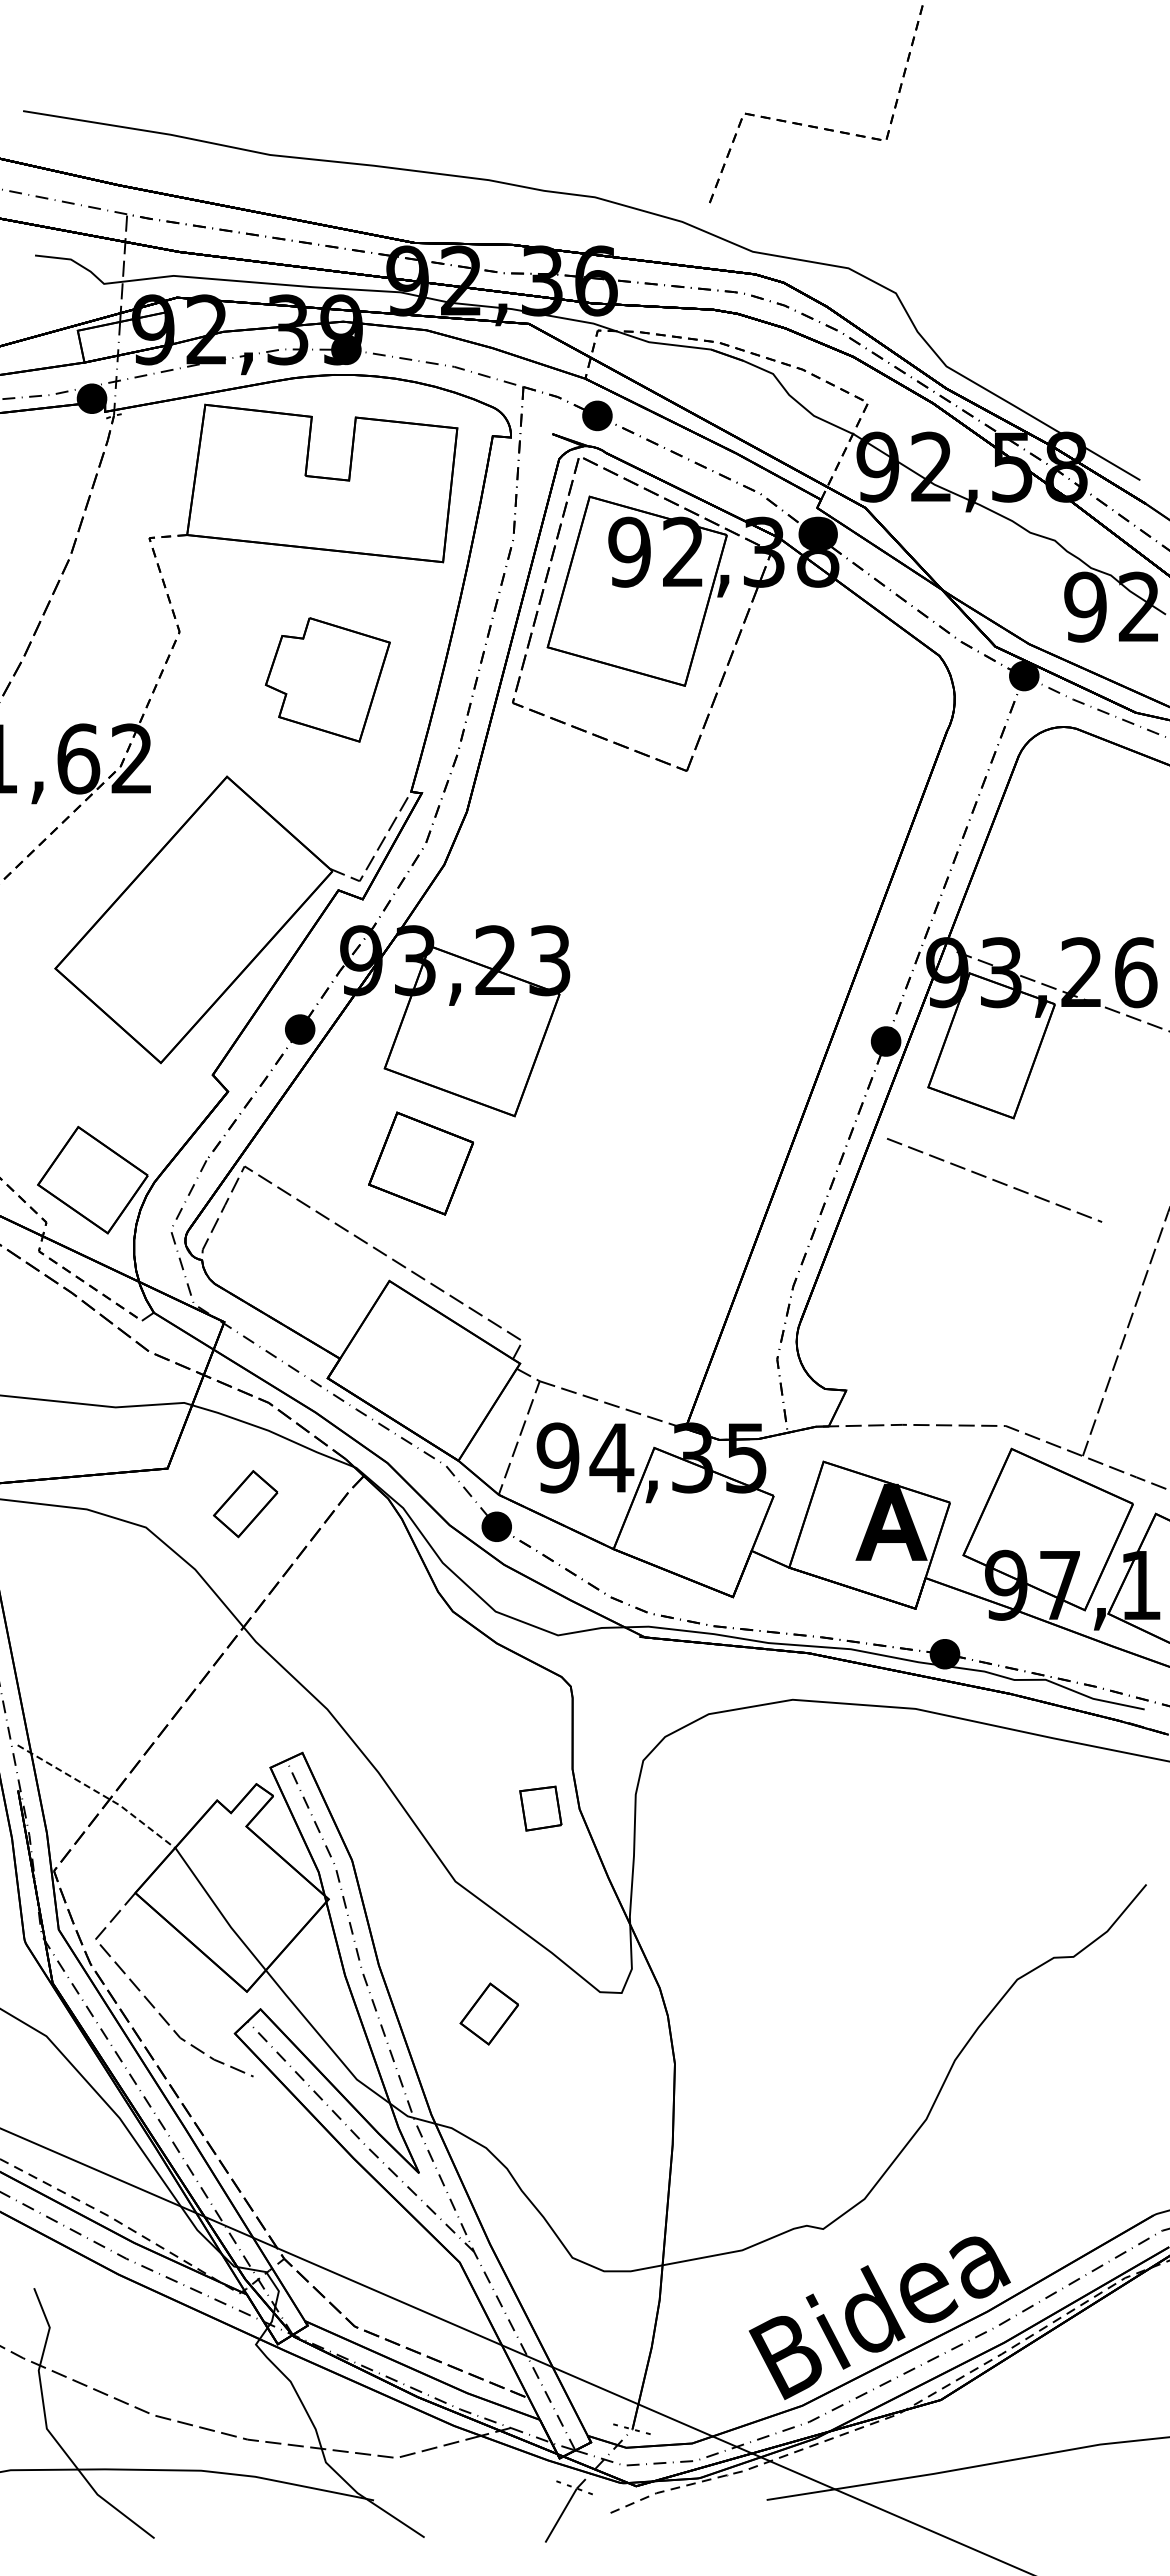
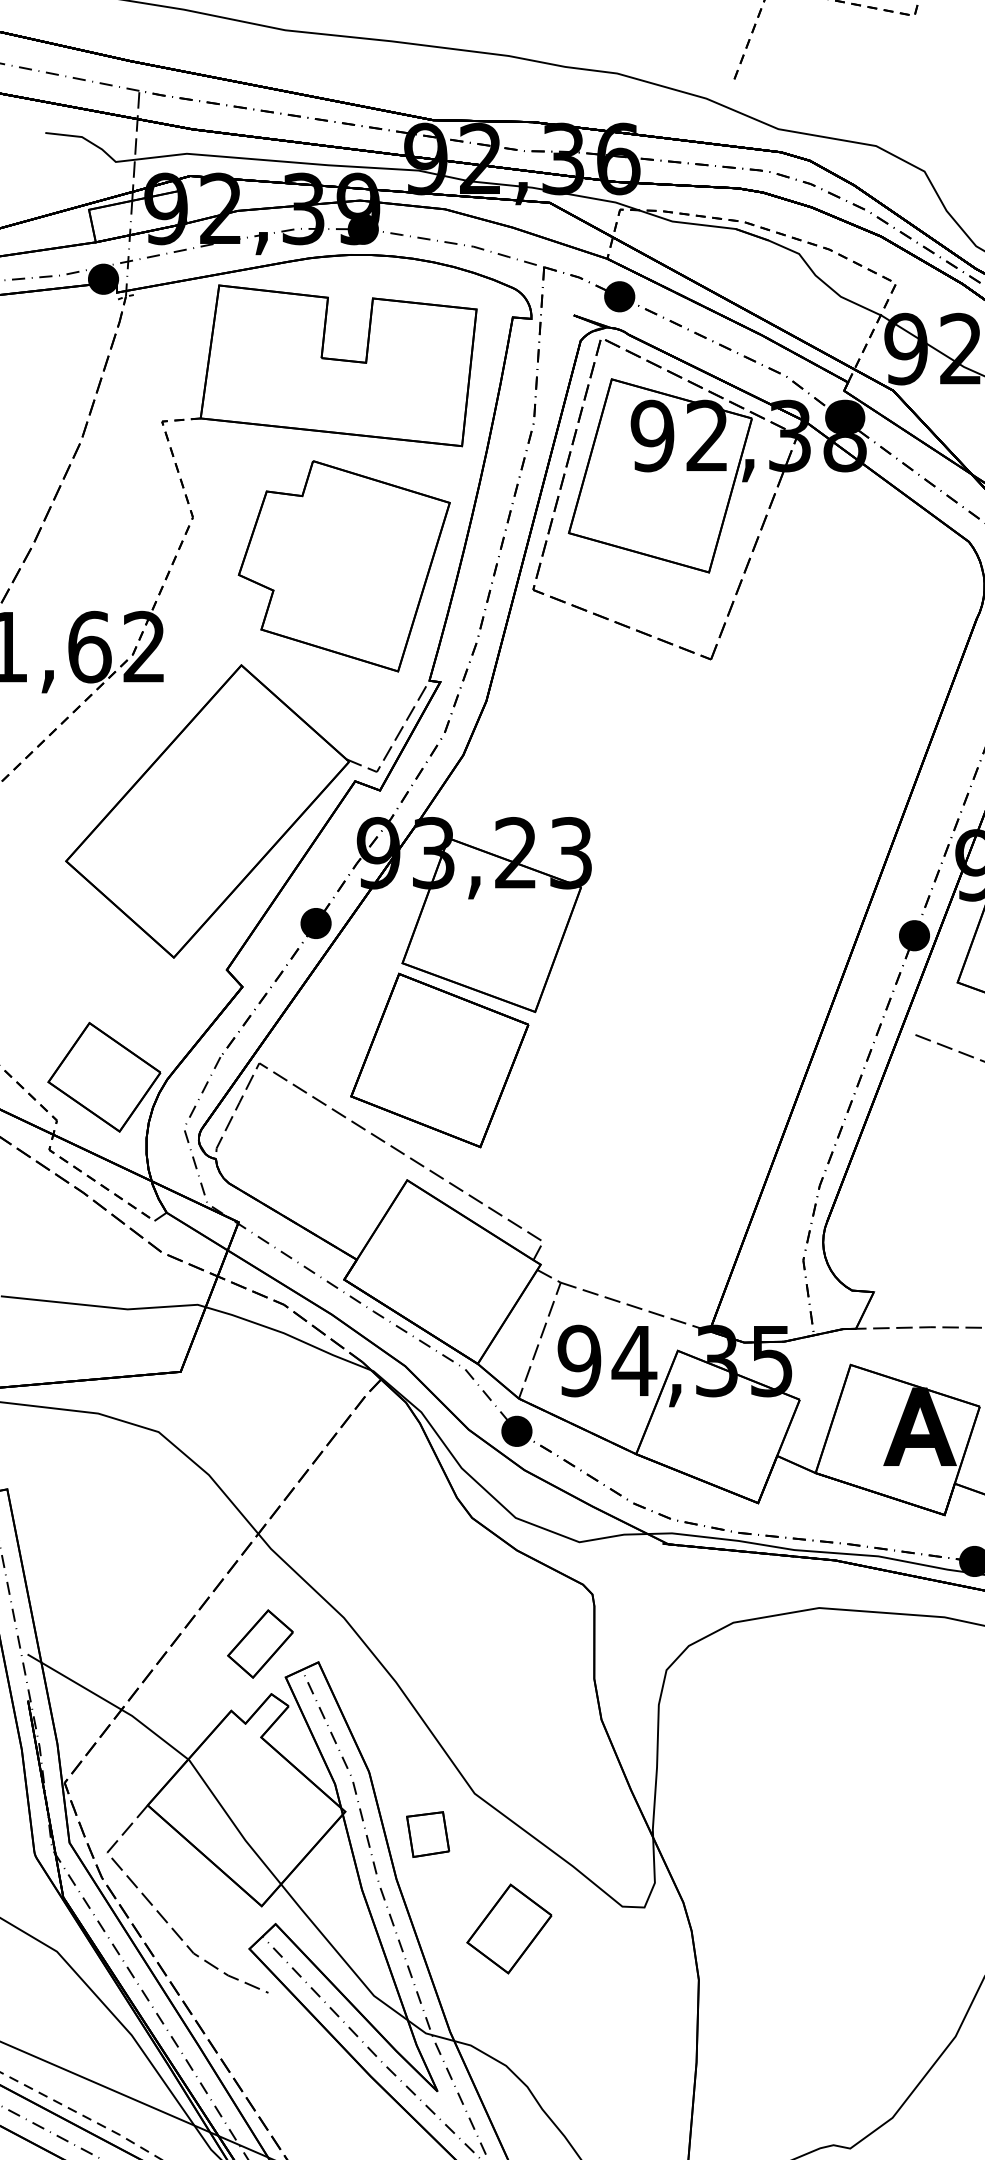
part: (327, 679) -> (344, 565), size x1.67
part: (420, 1163) -> (438, 1060), size x1.67
part: (245, 1504) -> (260, 1644), moved
line: (99, 1793) -> (111, 1703), dashed -> solid
part: (540, 1808) -> (427, 1834), moved
part: (489, 2013) -> (509, 1928), size x1.43

